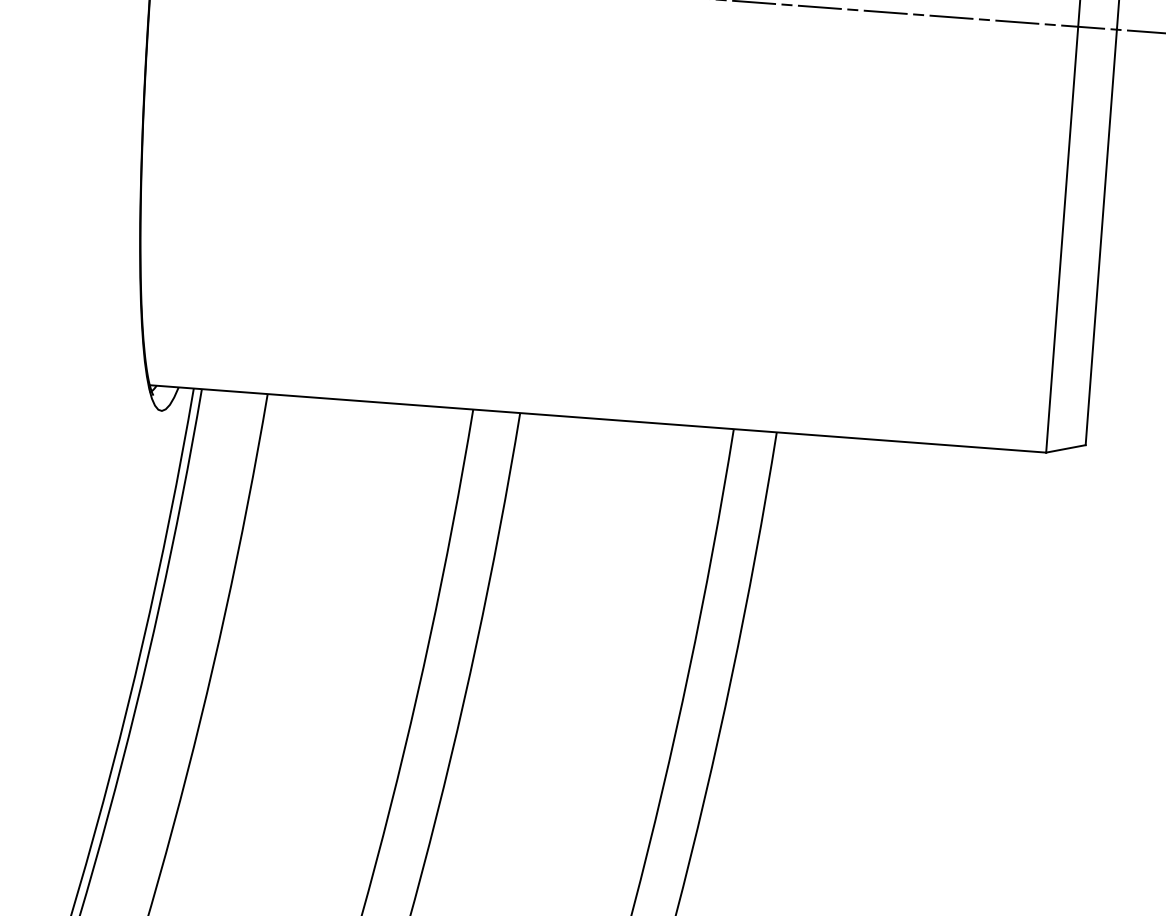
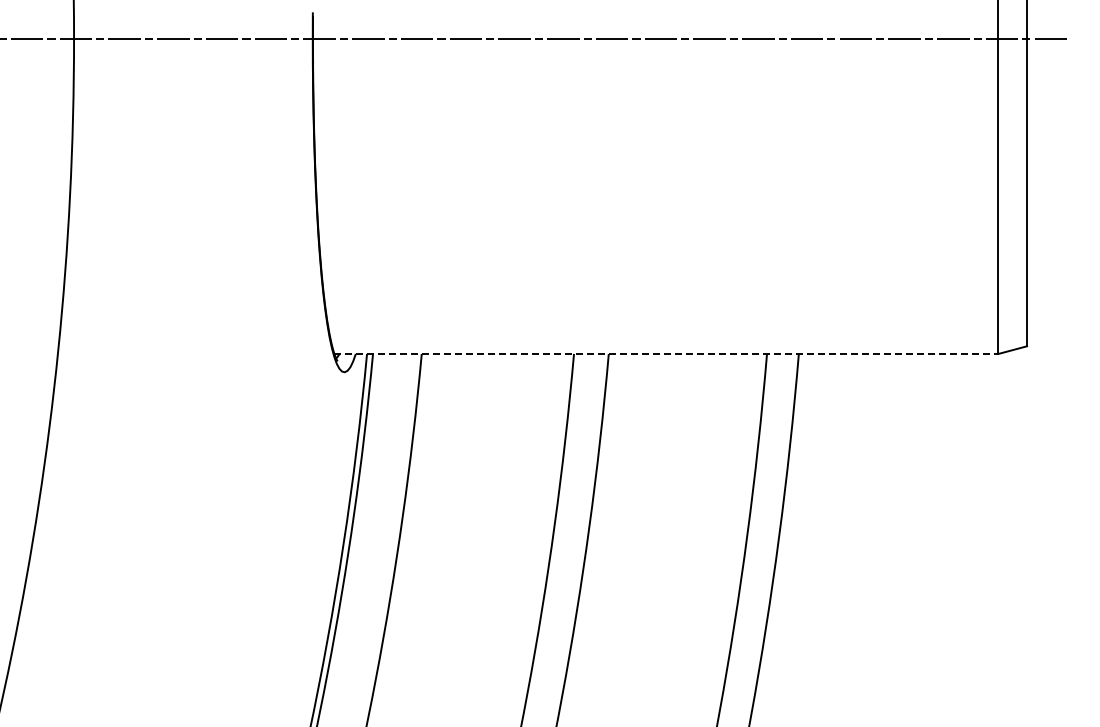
line: (598, 418) -> (666, 353), solid -> dashed

